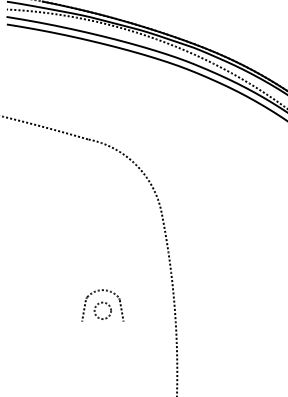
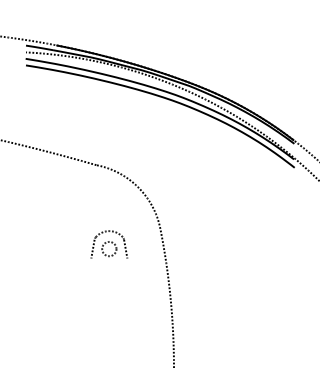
part: (103, 305) -> (109, 244), moved

